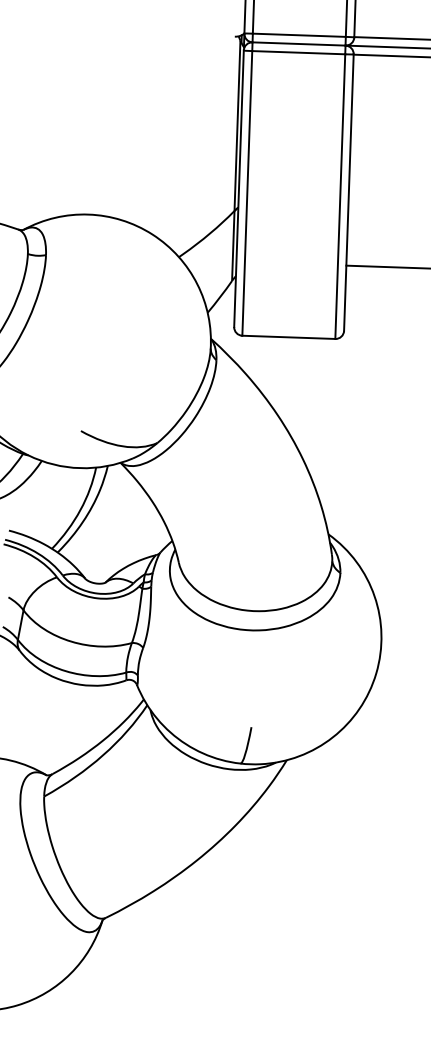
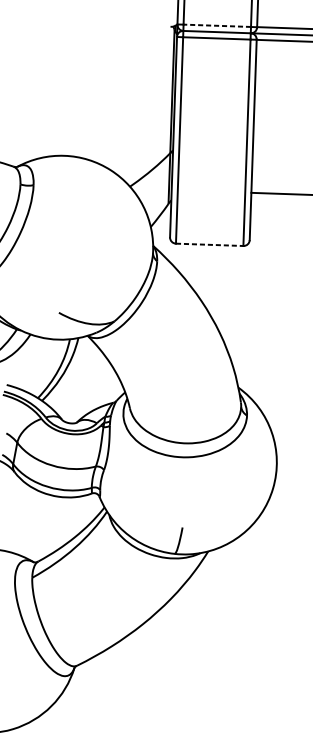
line: (299, 35) -> (217, 25), solid -> dashed
line: (288, 337) -> (209, 244), solid -> dashed

